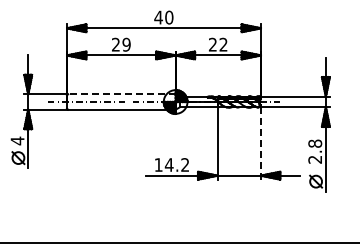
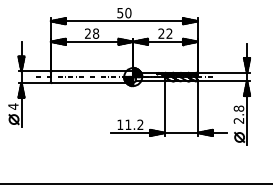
text: (158, 17) -> (120, 13), 40 -> 50
text: (126, 44) -> (95, 33), 29 -> 28
line: (121, 94) -> (92, 71), dashed -> solid
line: (260, 143) -> (197, 108), dashed -> solid
text: (168, 164) -> (127, 124), 14.2 -> 11.2

